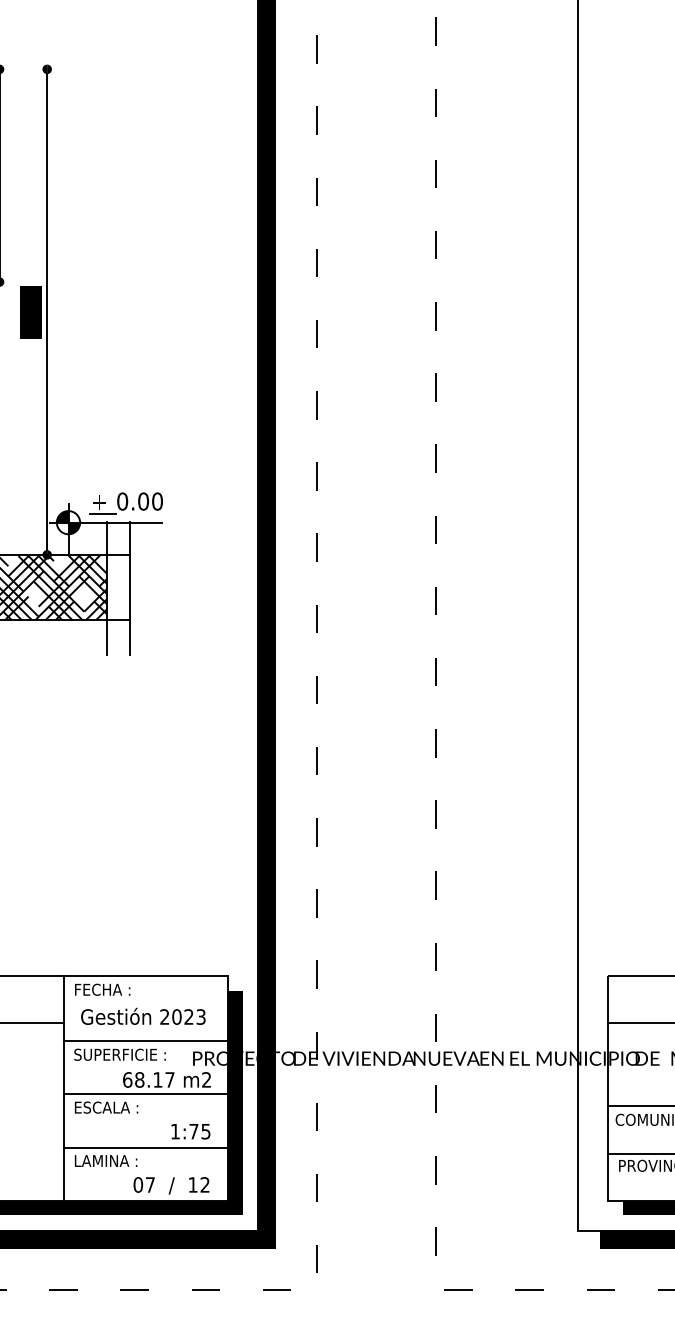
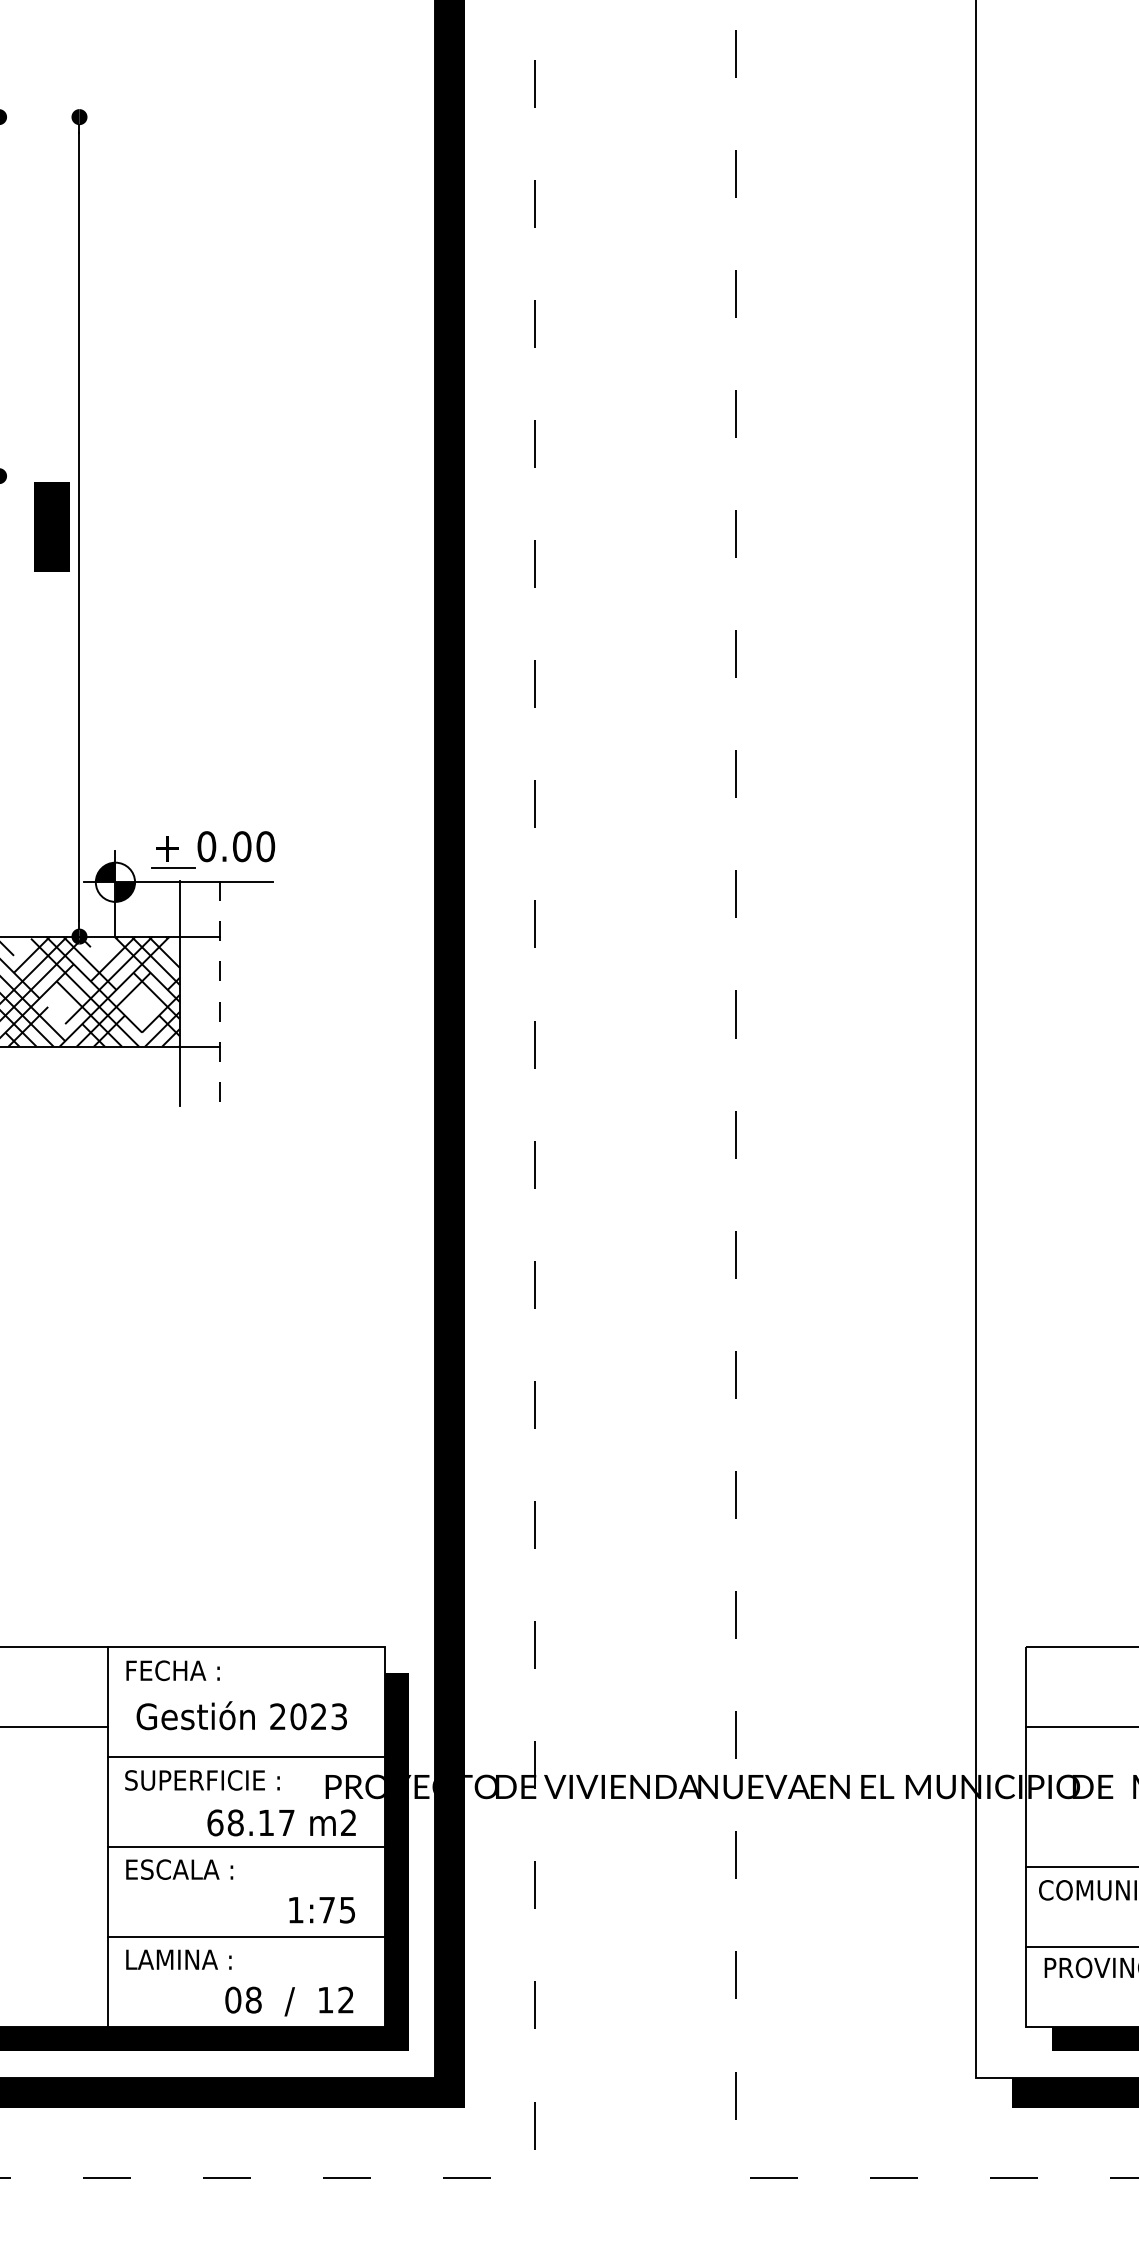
line: (130, 588) -> (220, 993), solid -> dashed
text: (150, 1184) -> (253, 1999), 07 -> 08

